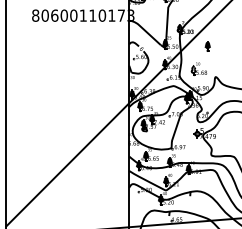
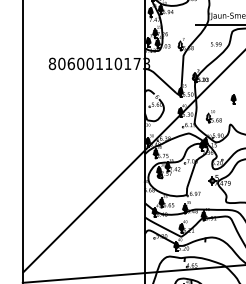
part: (207, 46) -> (233, 99), moved

